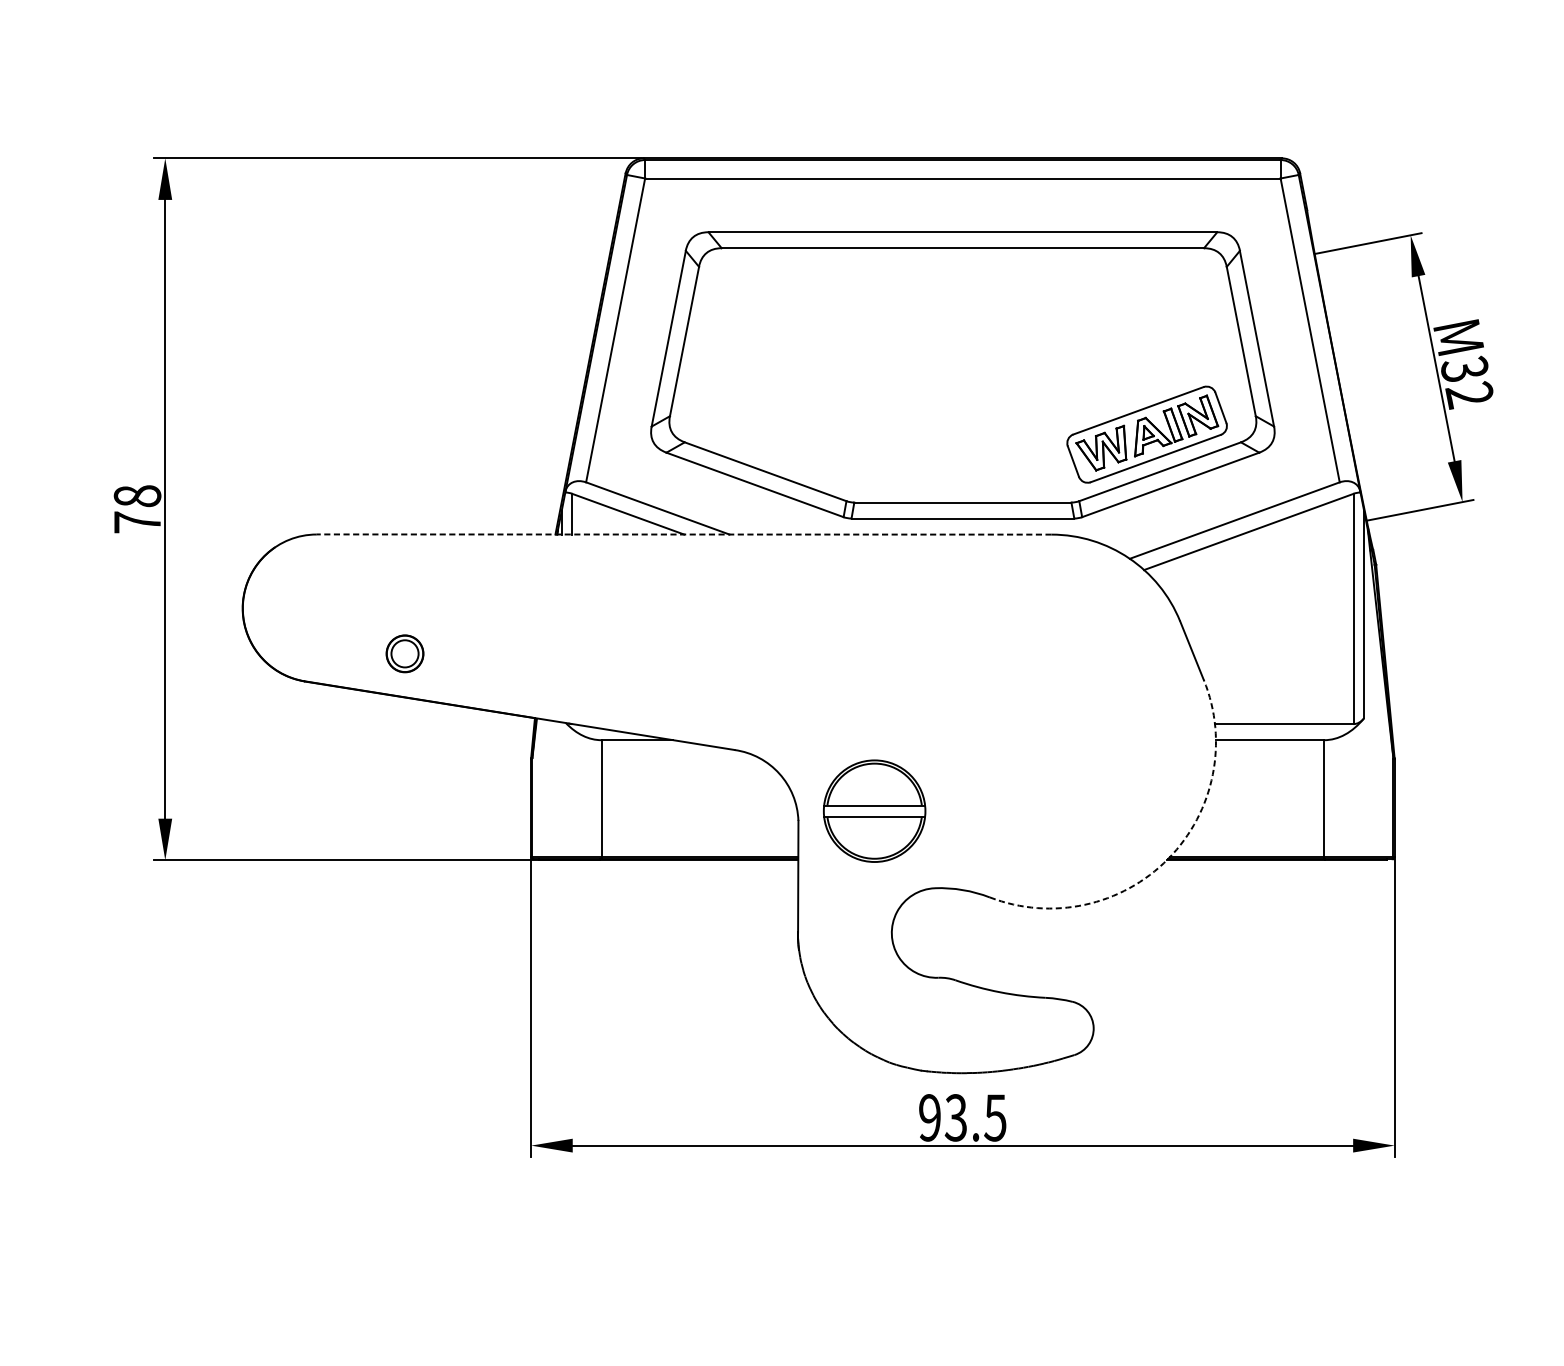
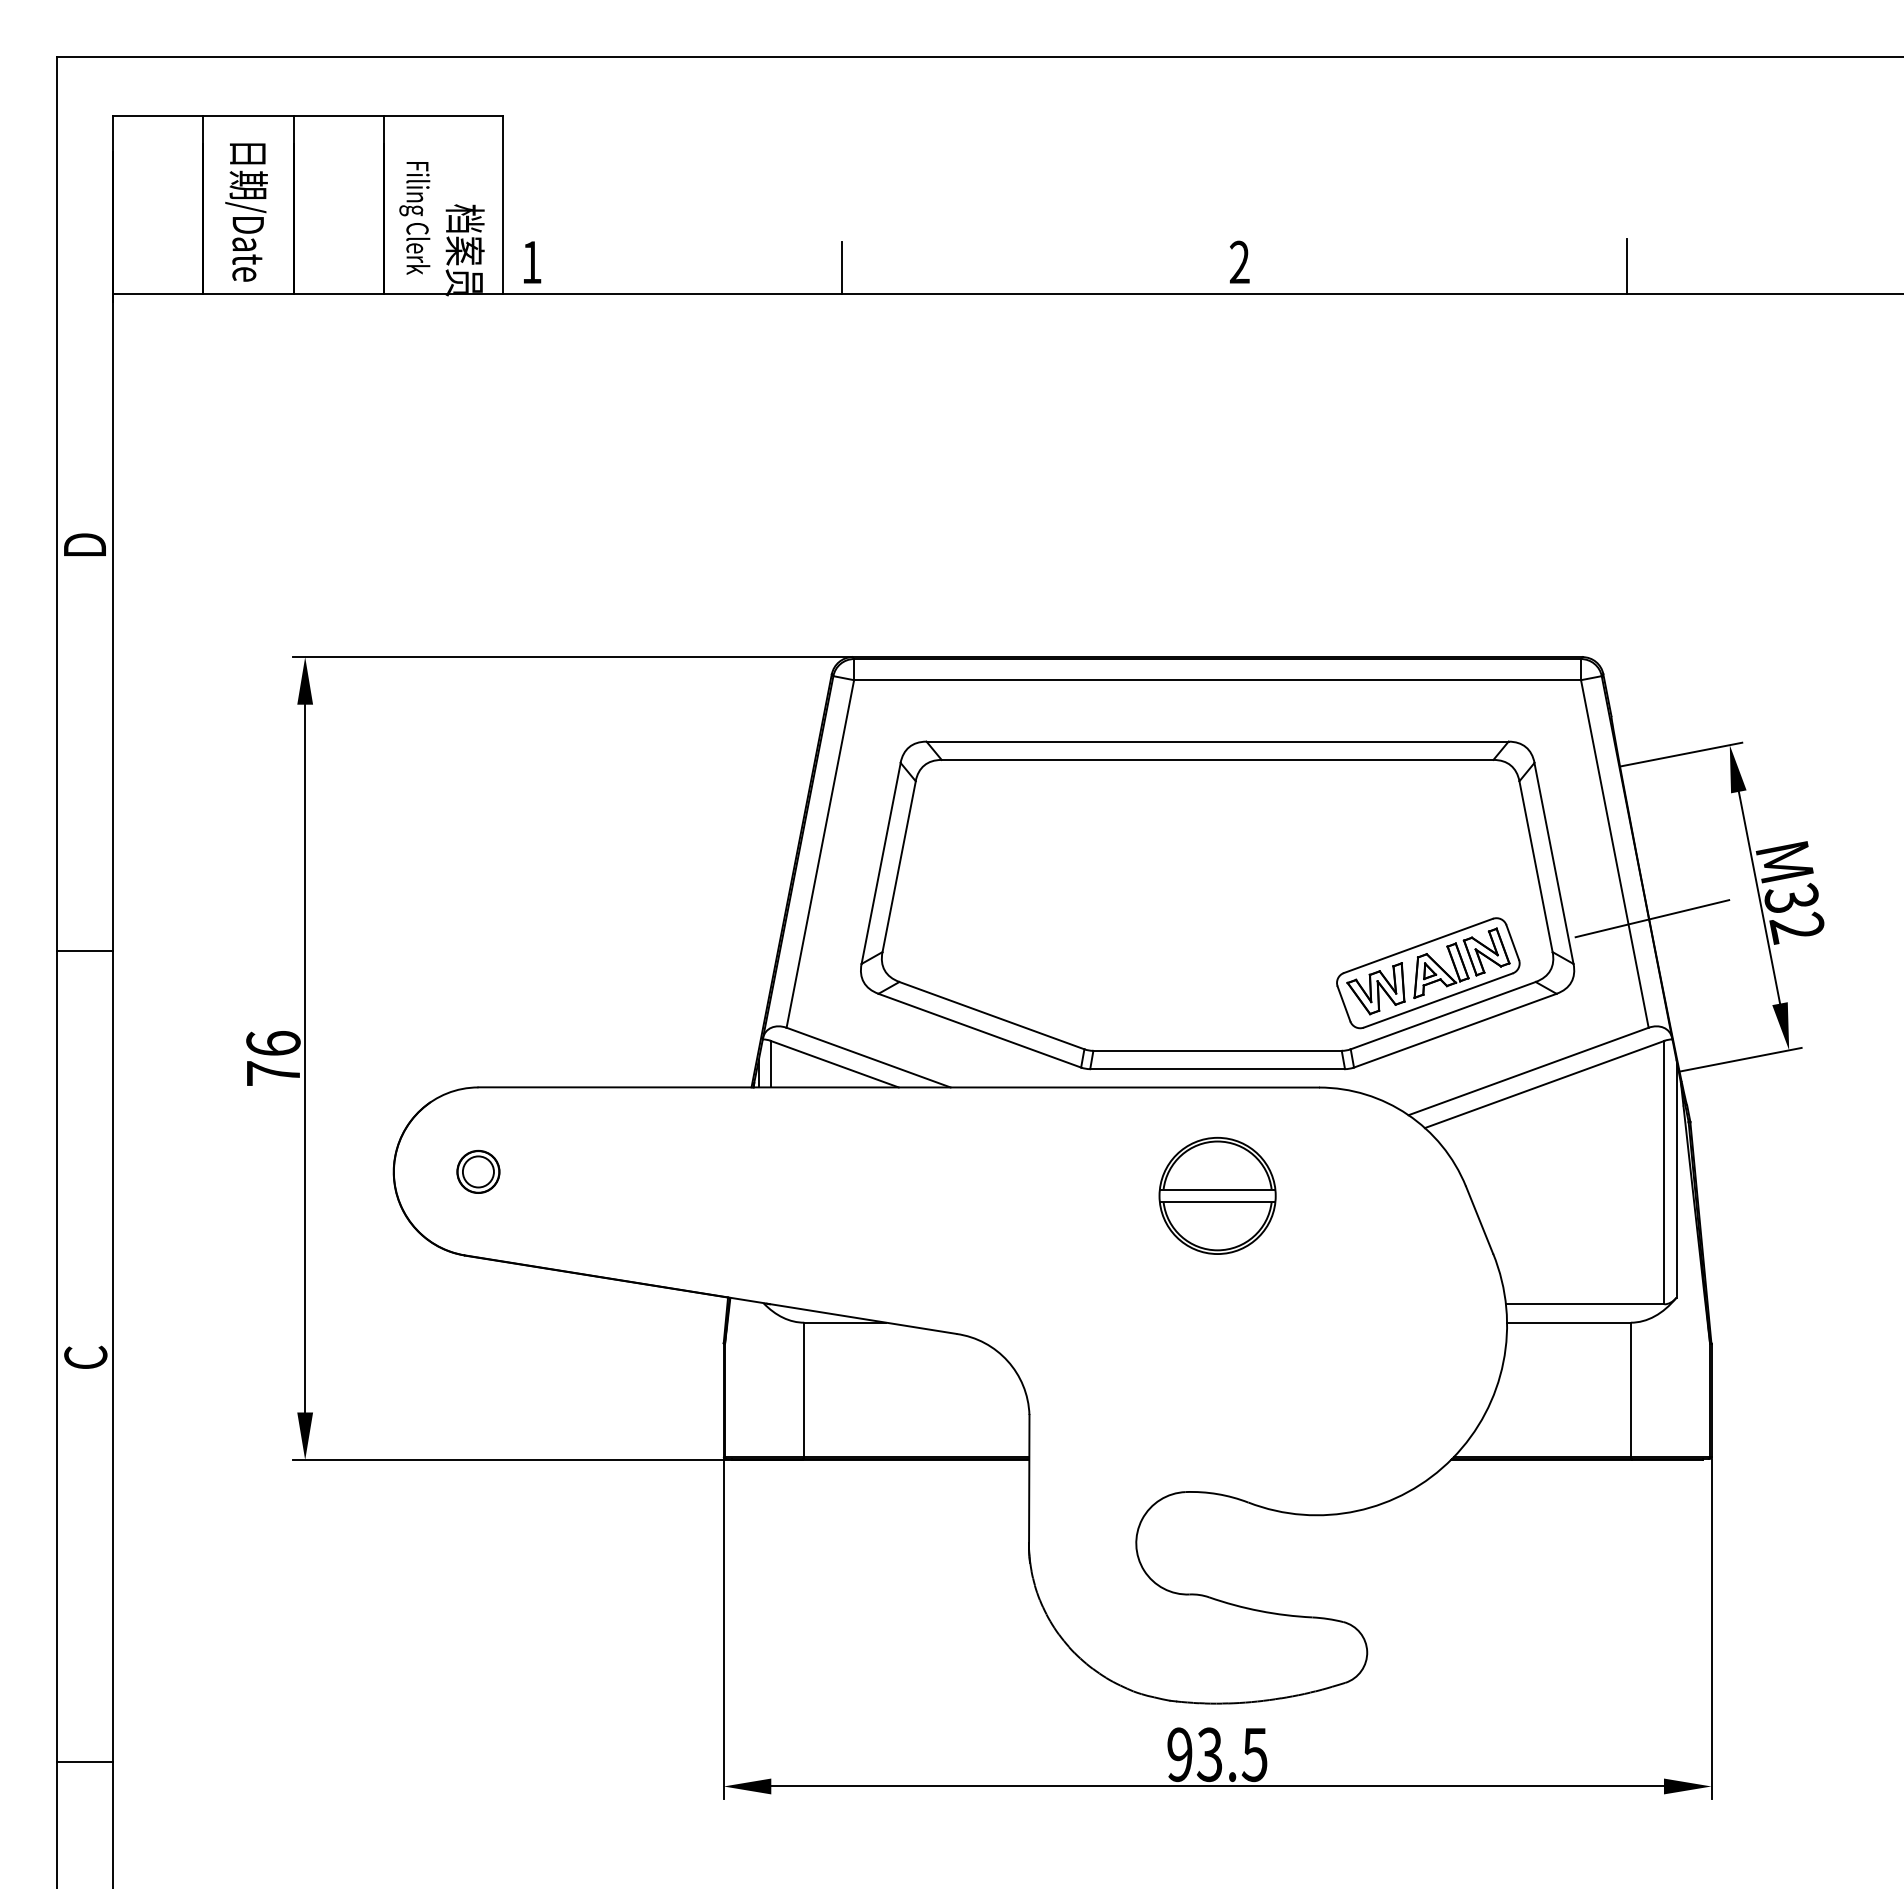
line: (1343, 386) -> (1652, 918), added
text: (137, 496) -> (273, 1043), 78 -> 76
line: (683, 534) -> (898, 1087), dashed -> solid
part: (405, 653) -> (478, 1171), moved
part: (874, 810) -> (1217, 1195), moved
arc: (1168, 858) -> (1452, 1458), dashed -> solid

